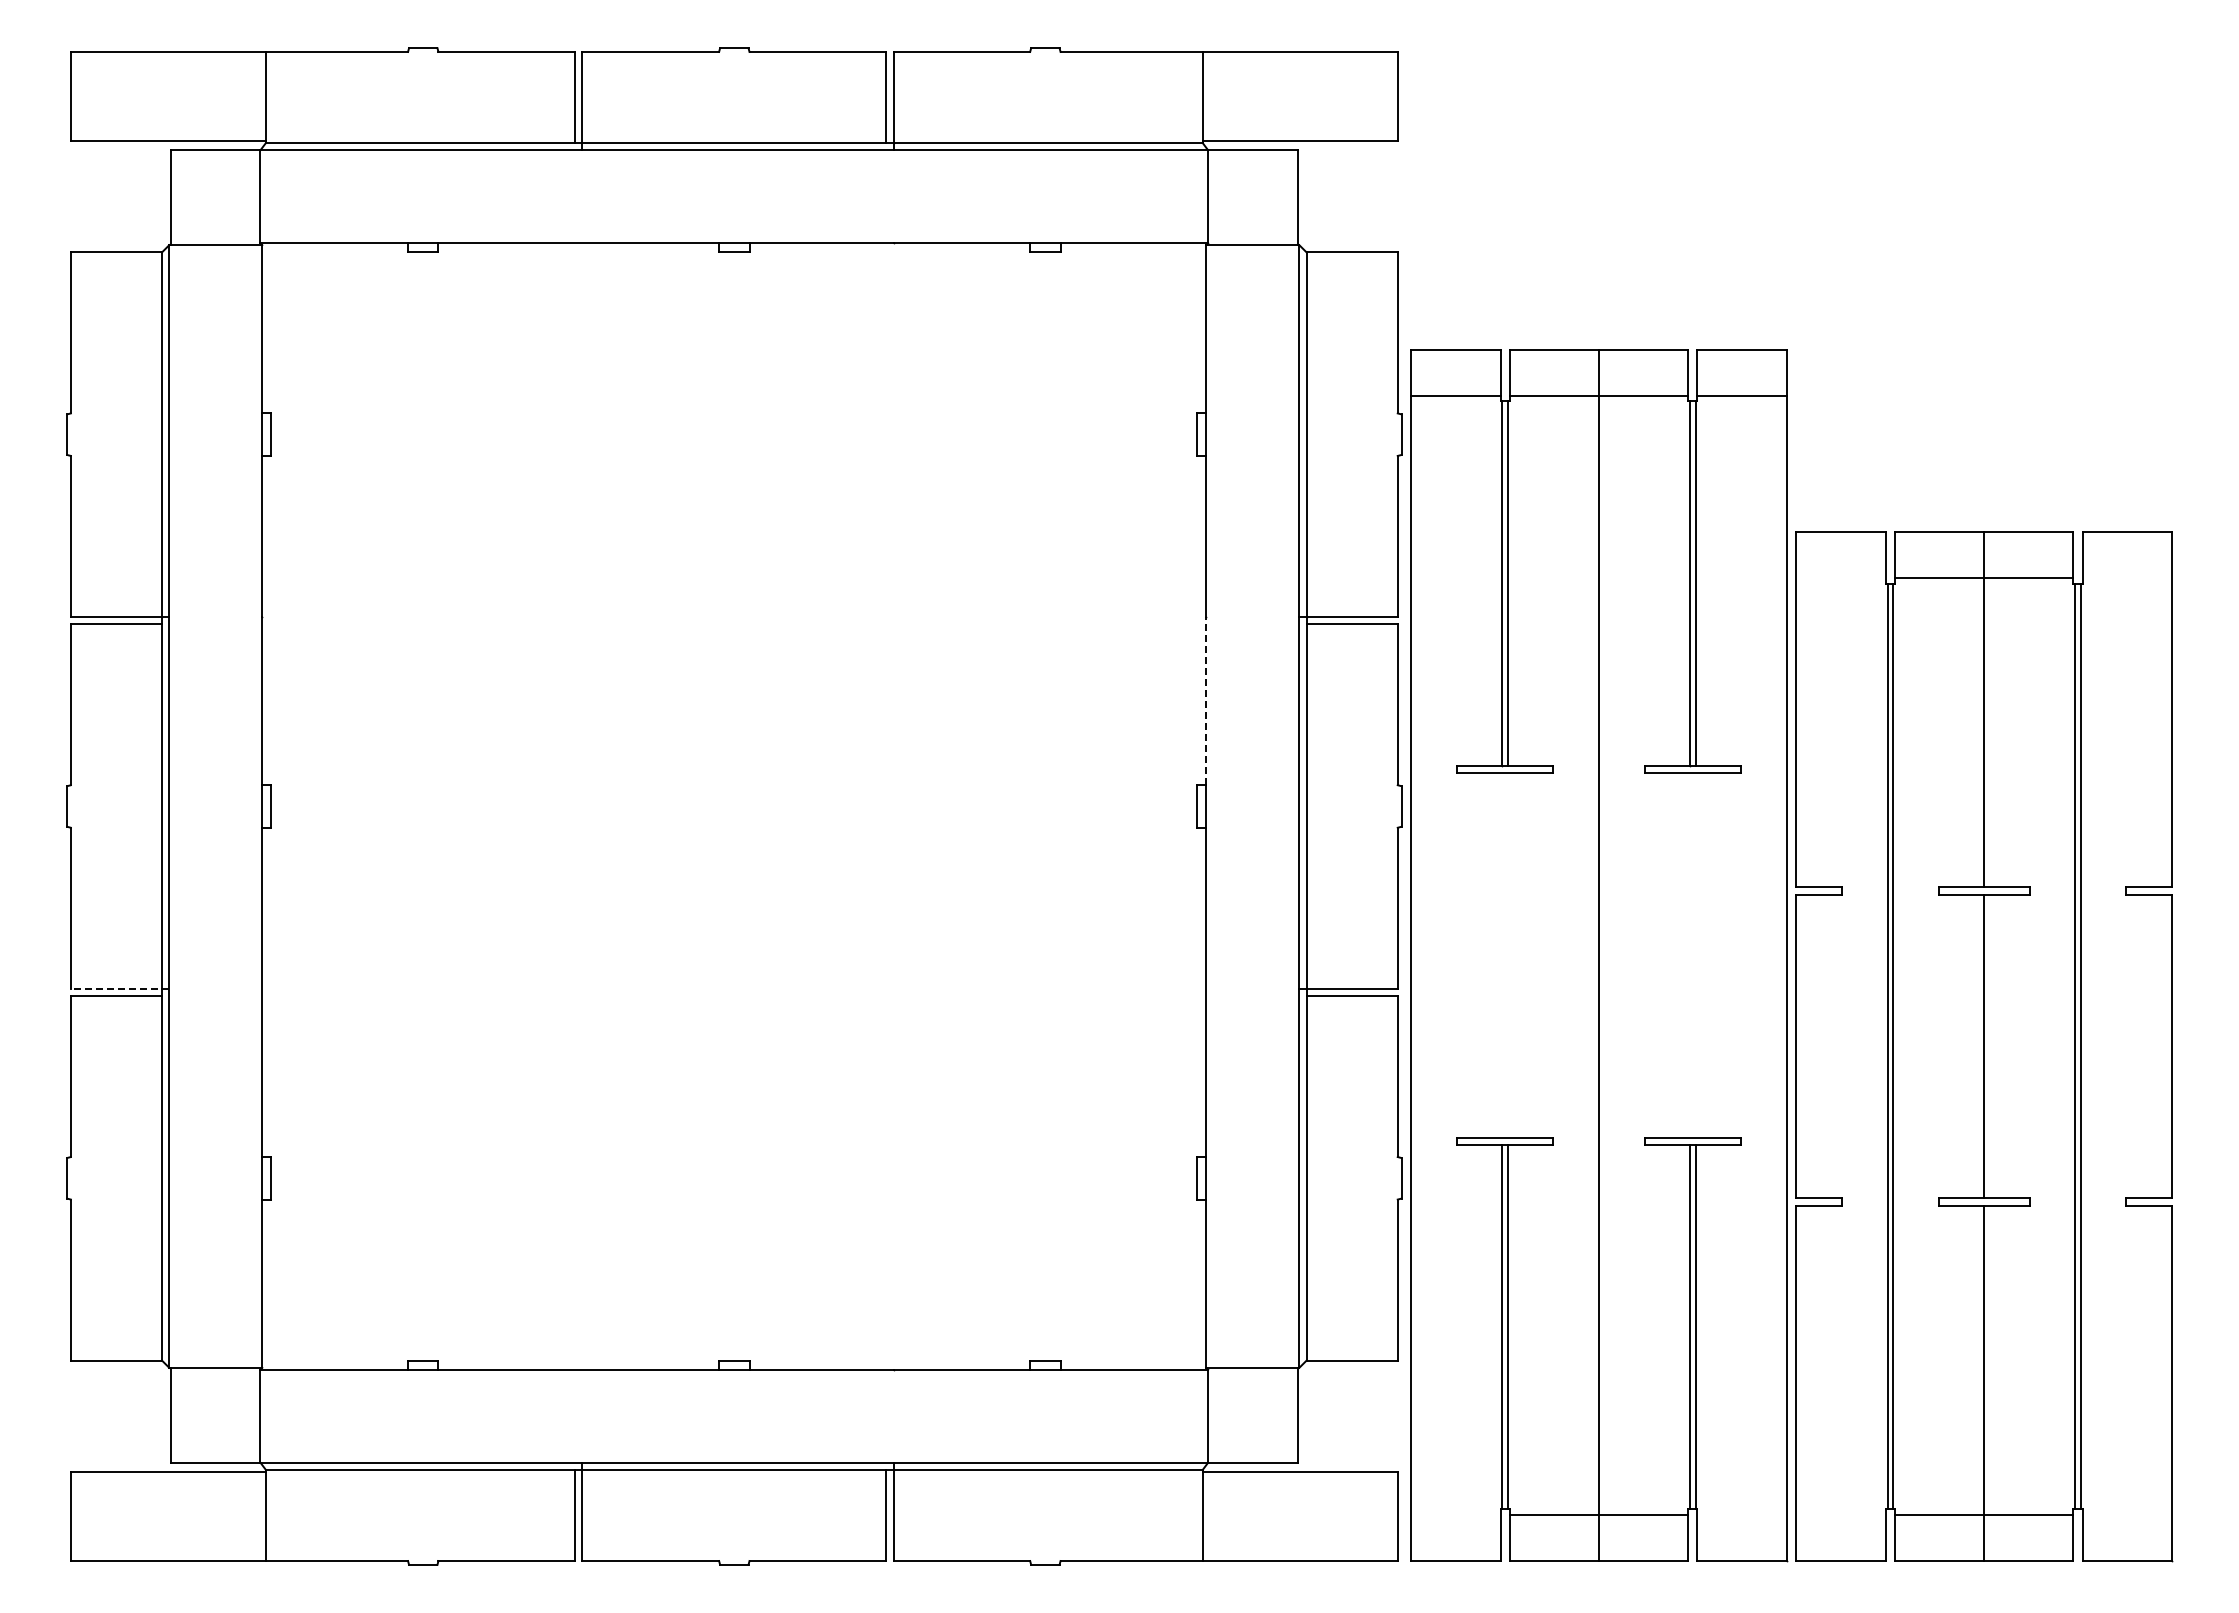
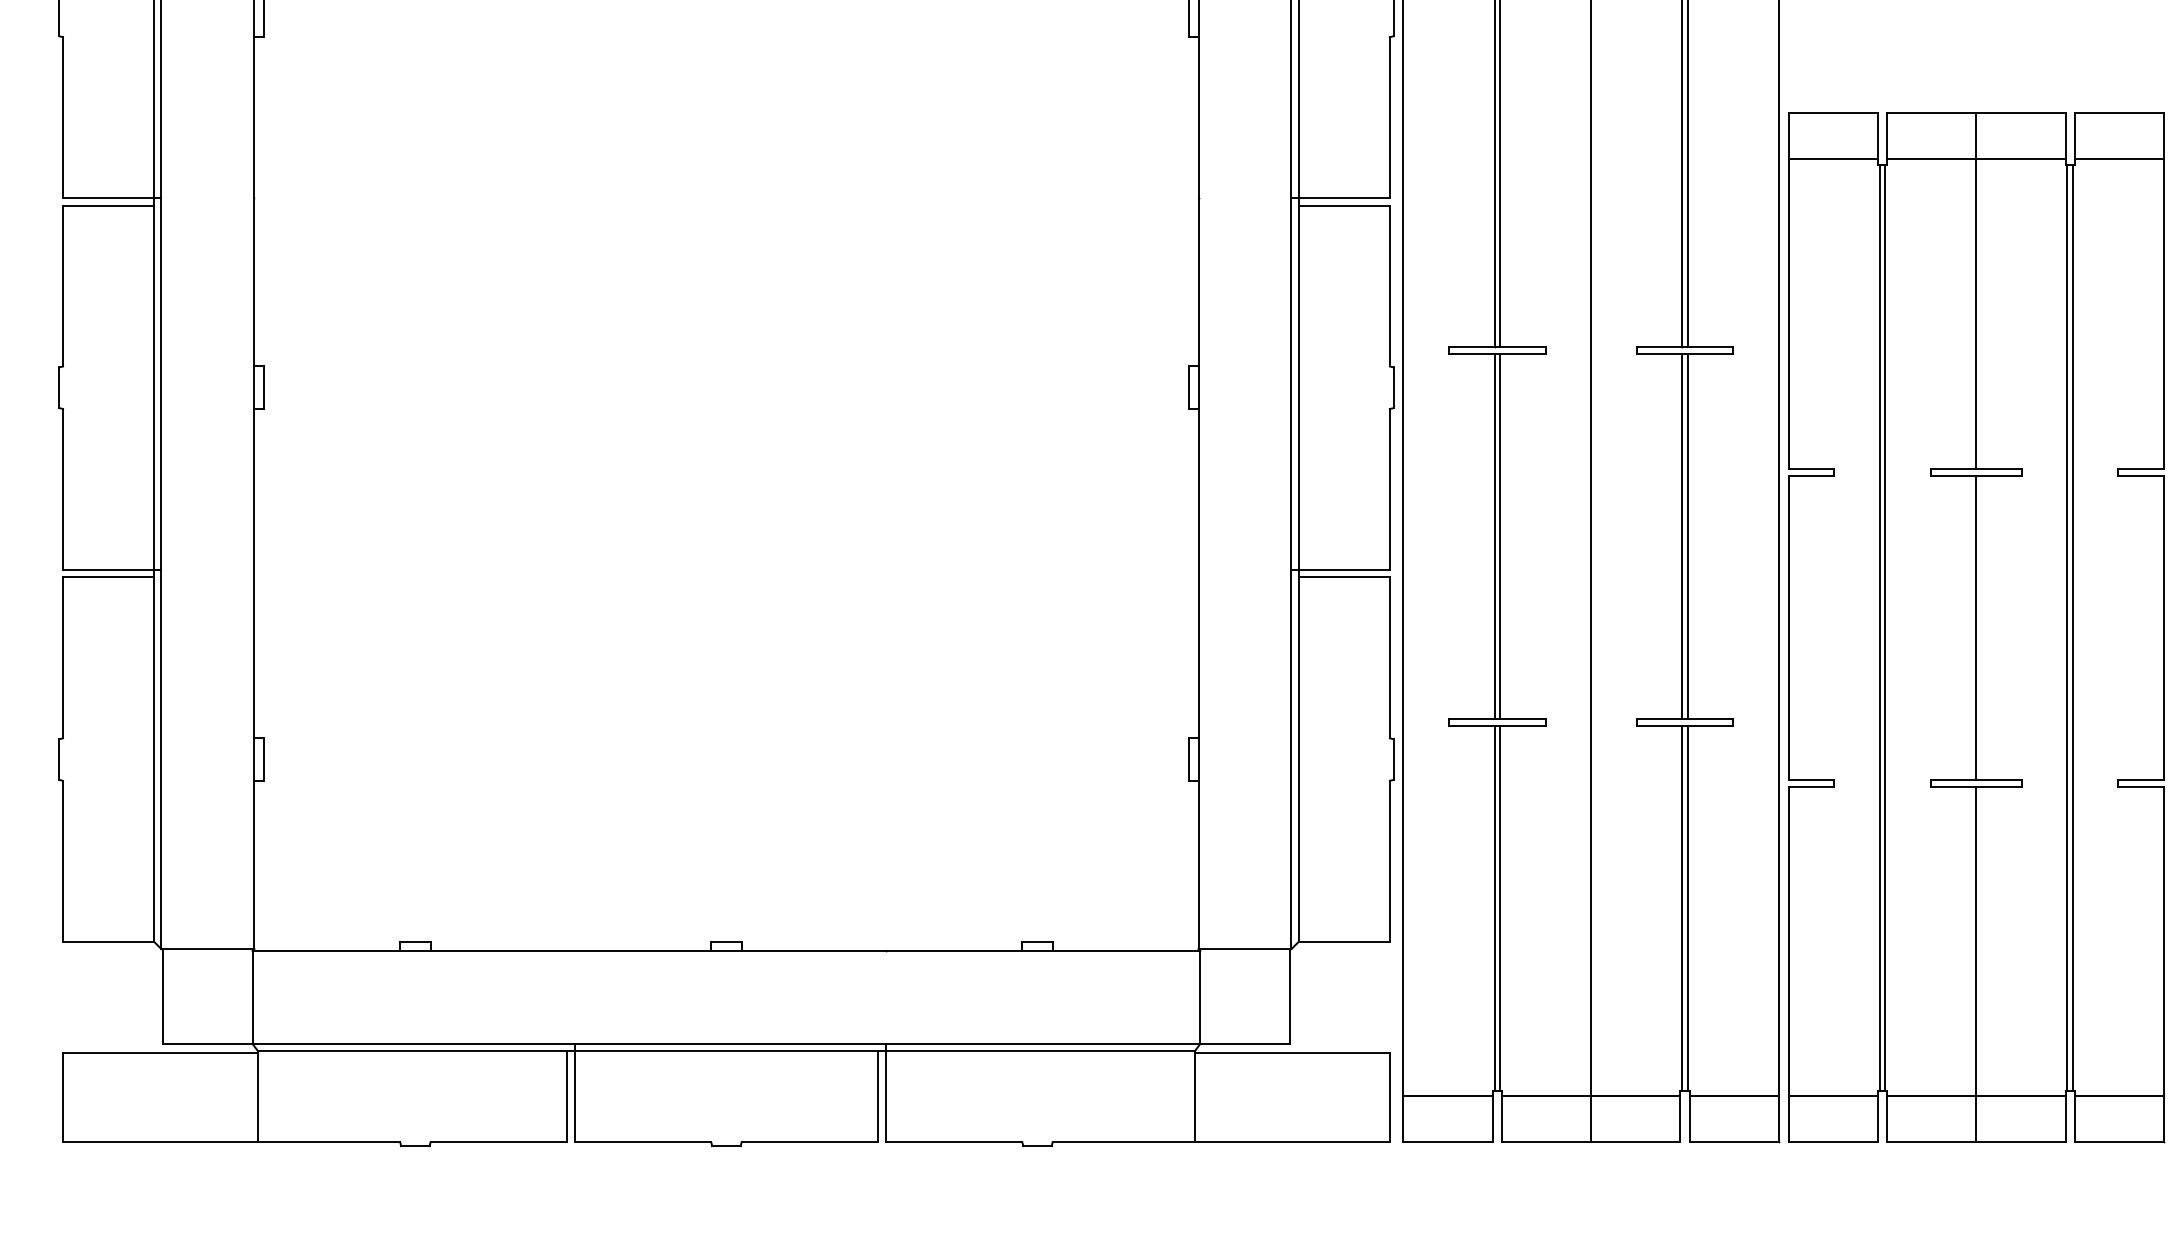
line: (1840, 578) -> (1832, 159), added
line: (2126, 578) -> (2118, 159), added
line: (1206, 700) -> (1198, 281), dashed -> solid
line: (1502, 955) -> (1494, 536), added
line: (1507, 955) -> (1499, 536), added
line: (1690, 955) -> (1682, 536), added
line: (1695, 955) -> (1687, 536), added
line: (119, 988) -> (111, 569), dashed -> solid
line: (1455, 1514) -> (1447, 1095), added
line: (1741, 1514) -> (1733, 1095), added
line: (1840, 1514) -> (1832, 1095), added
line: (2126, 1514) -> (2118, 1095), added

